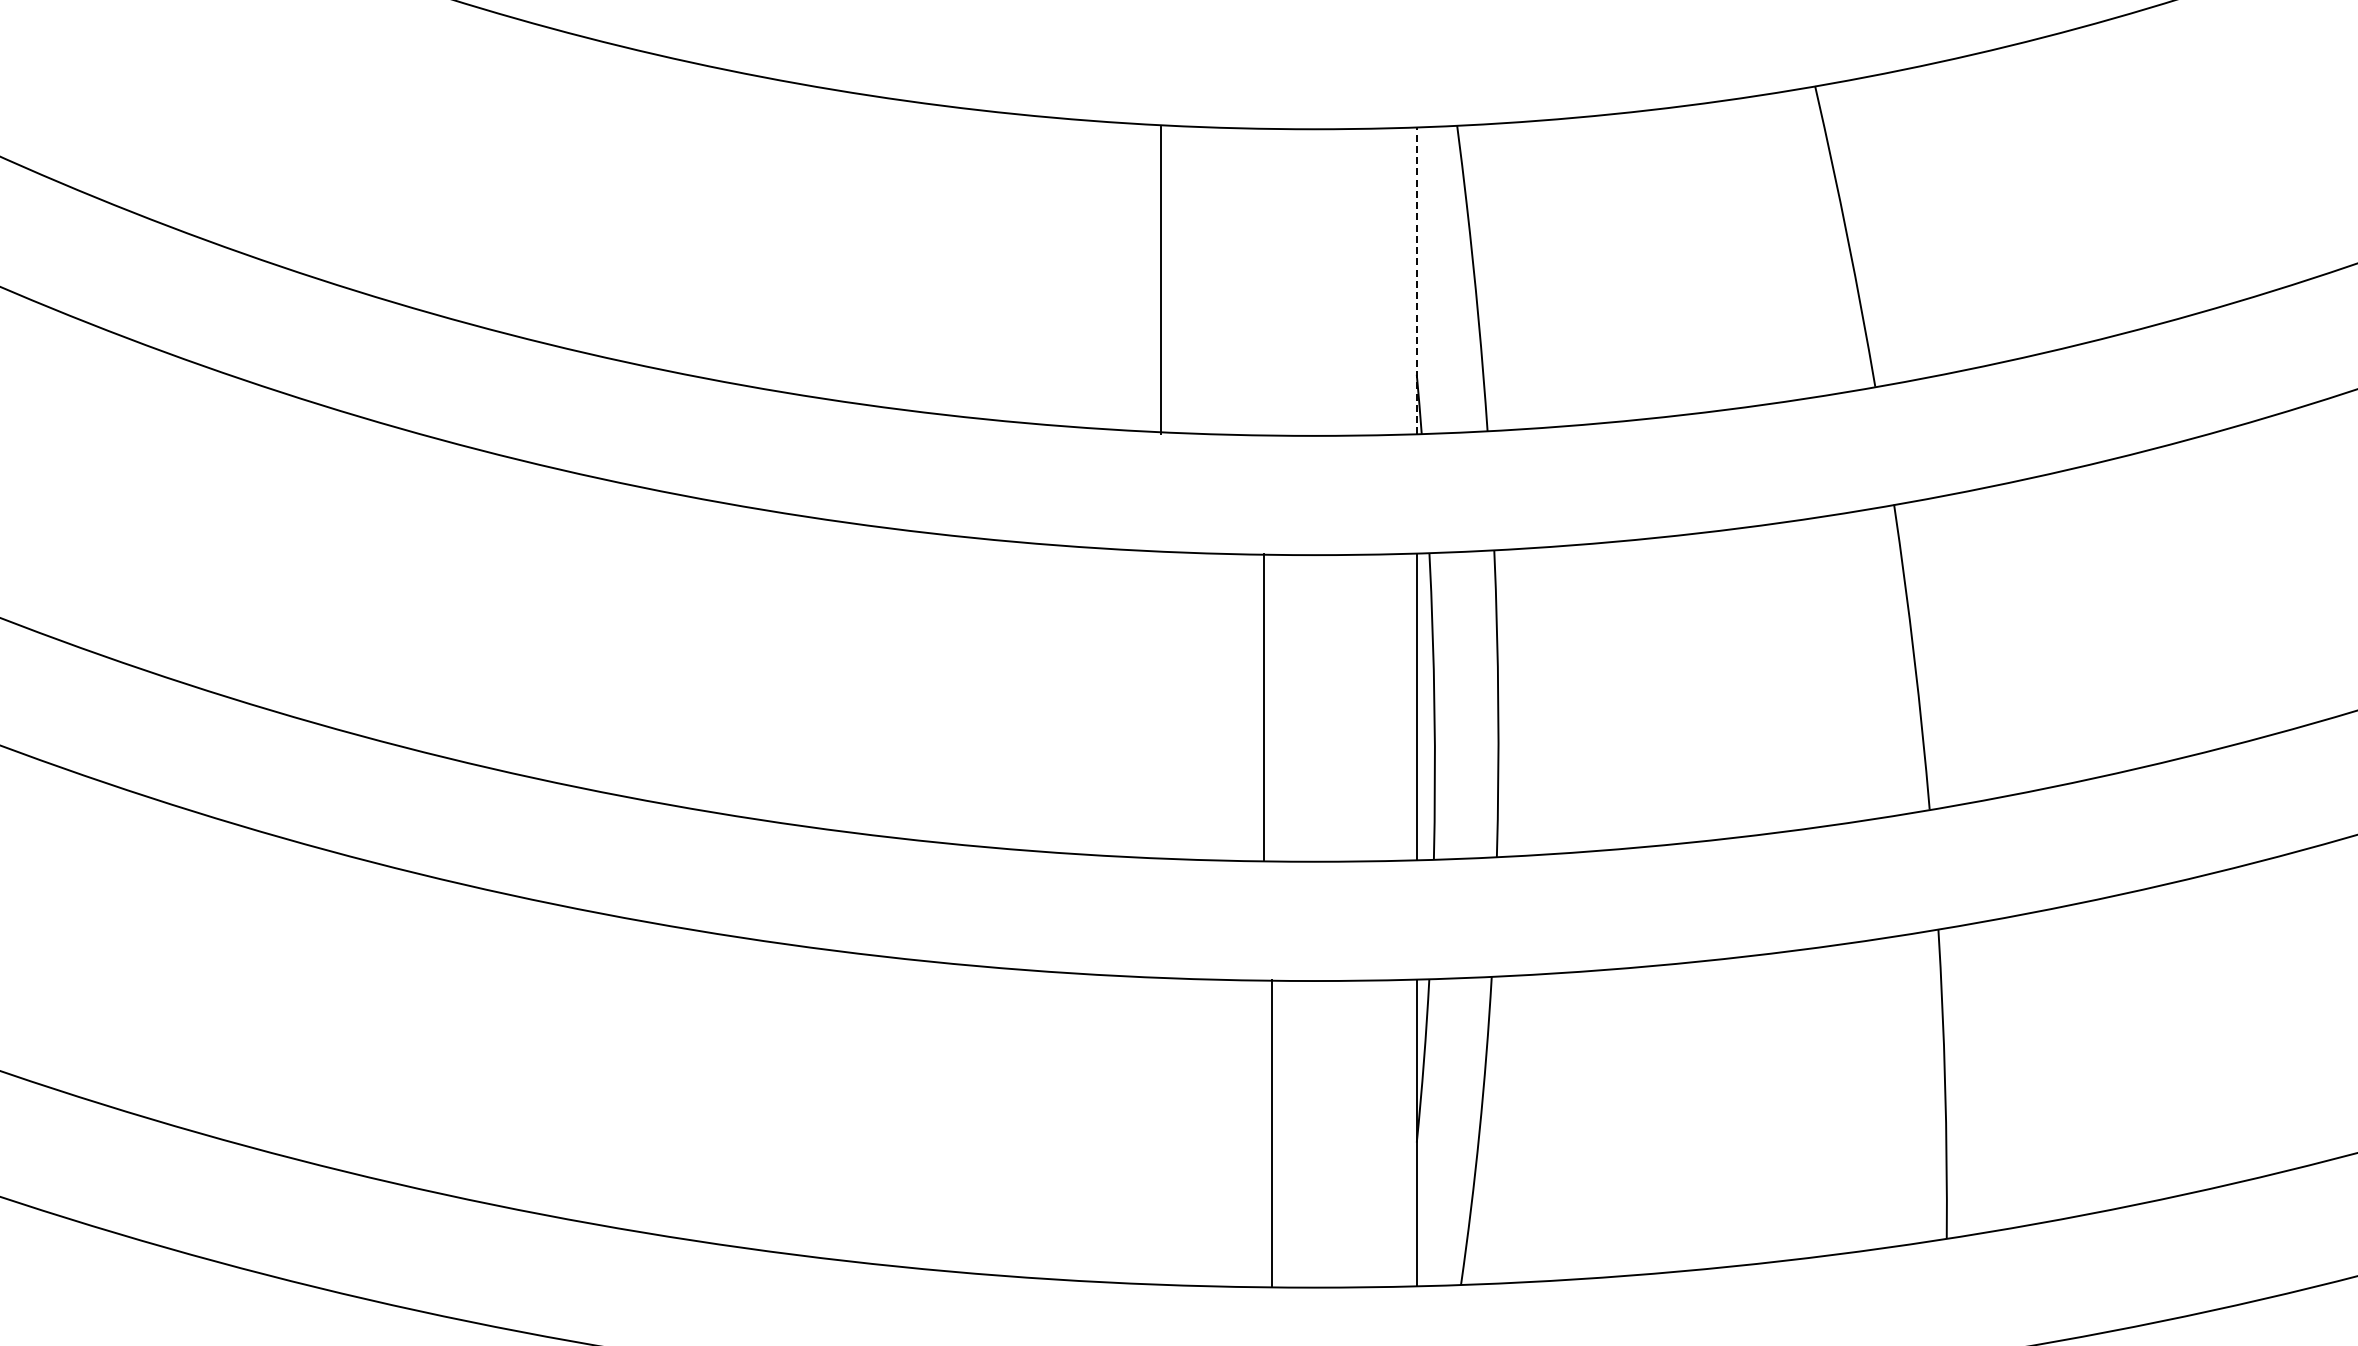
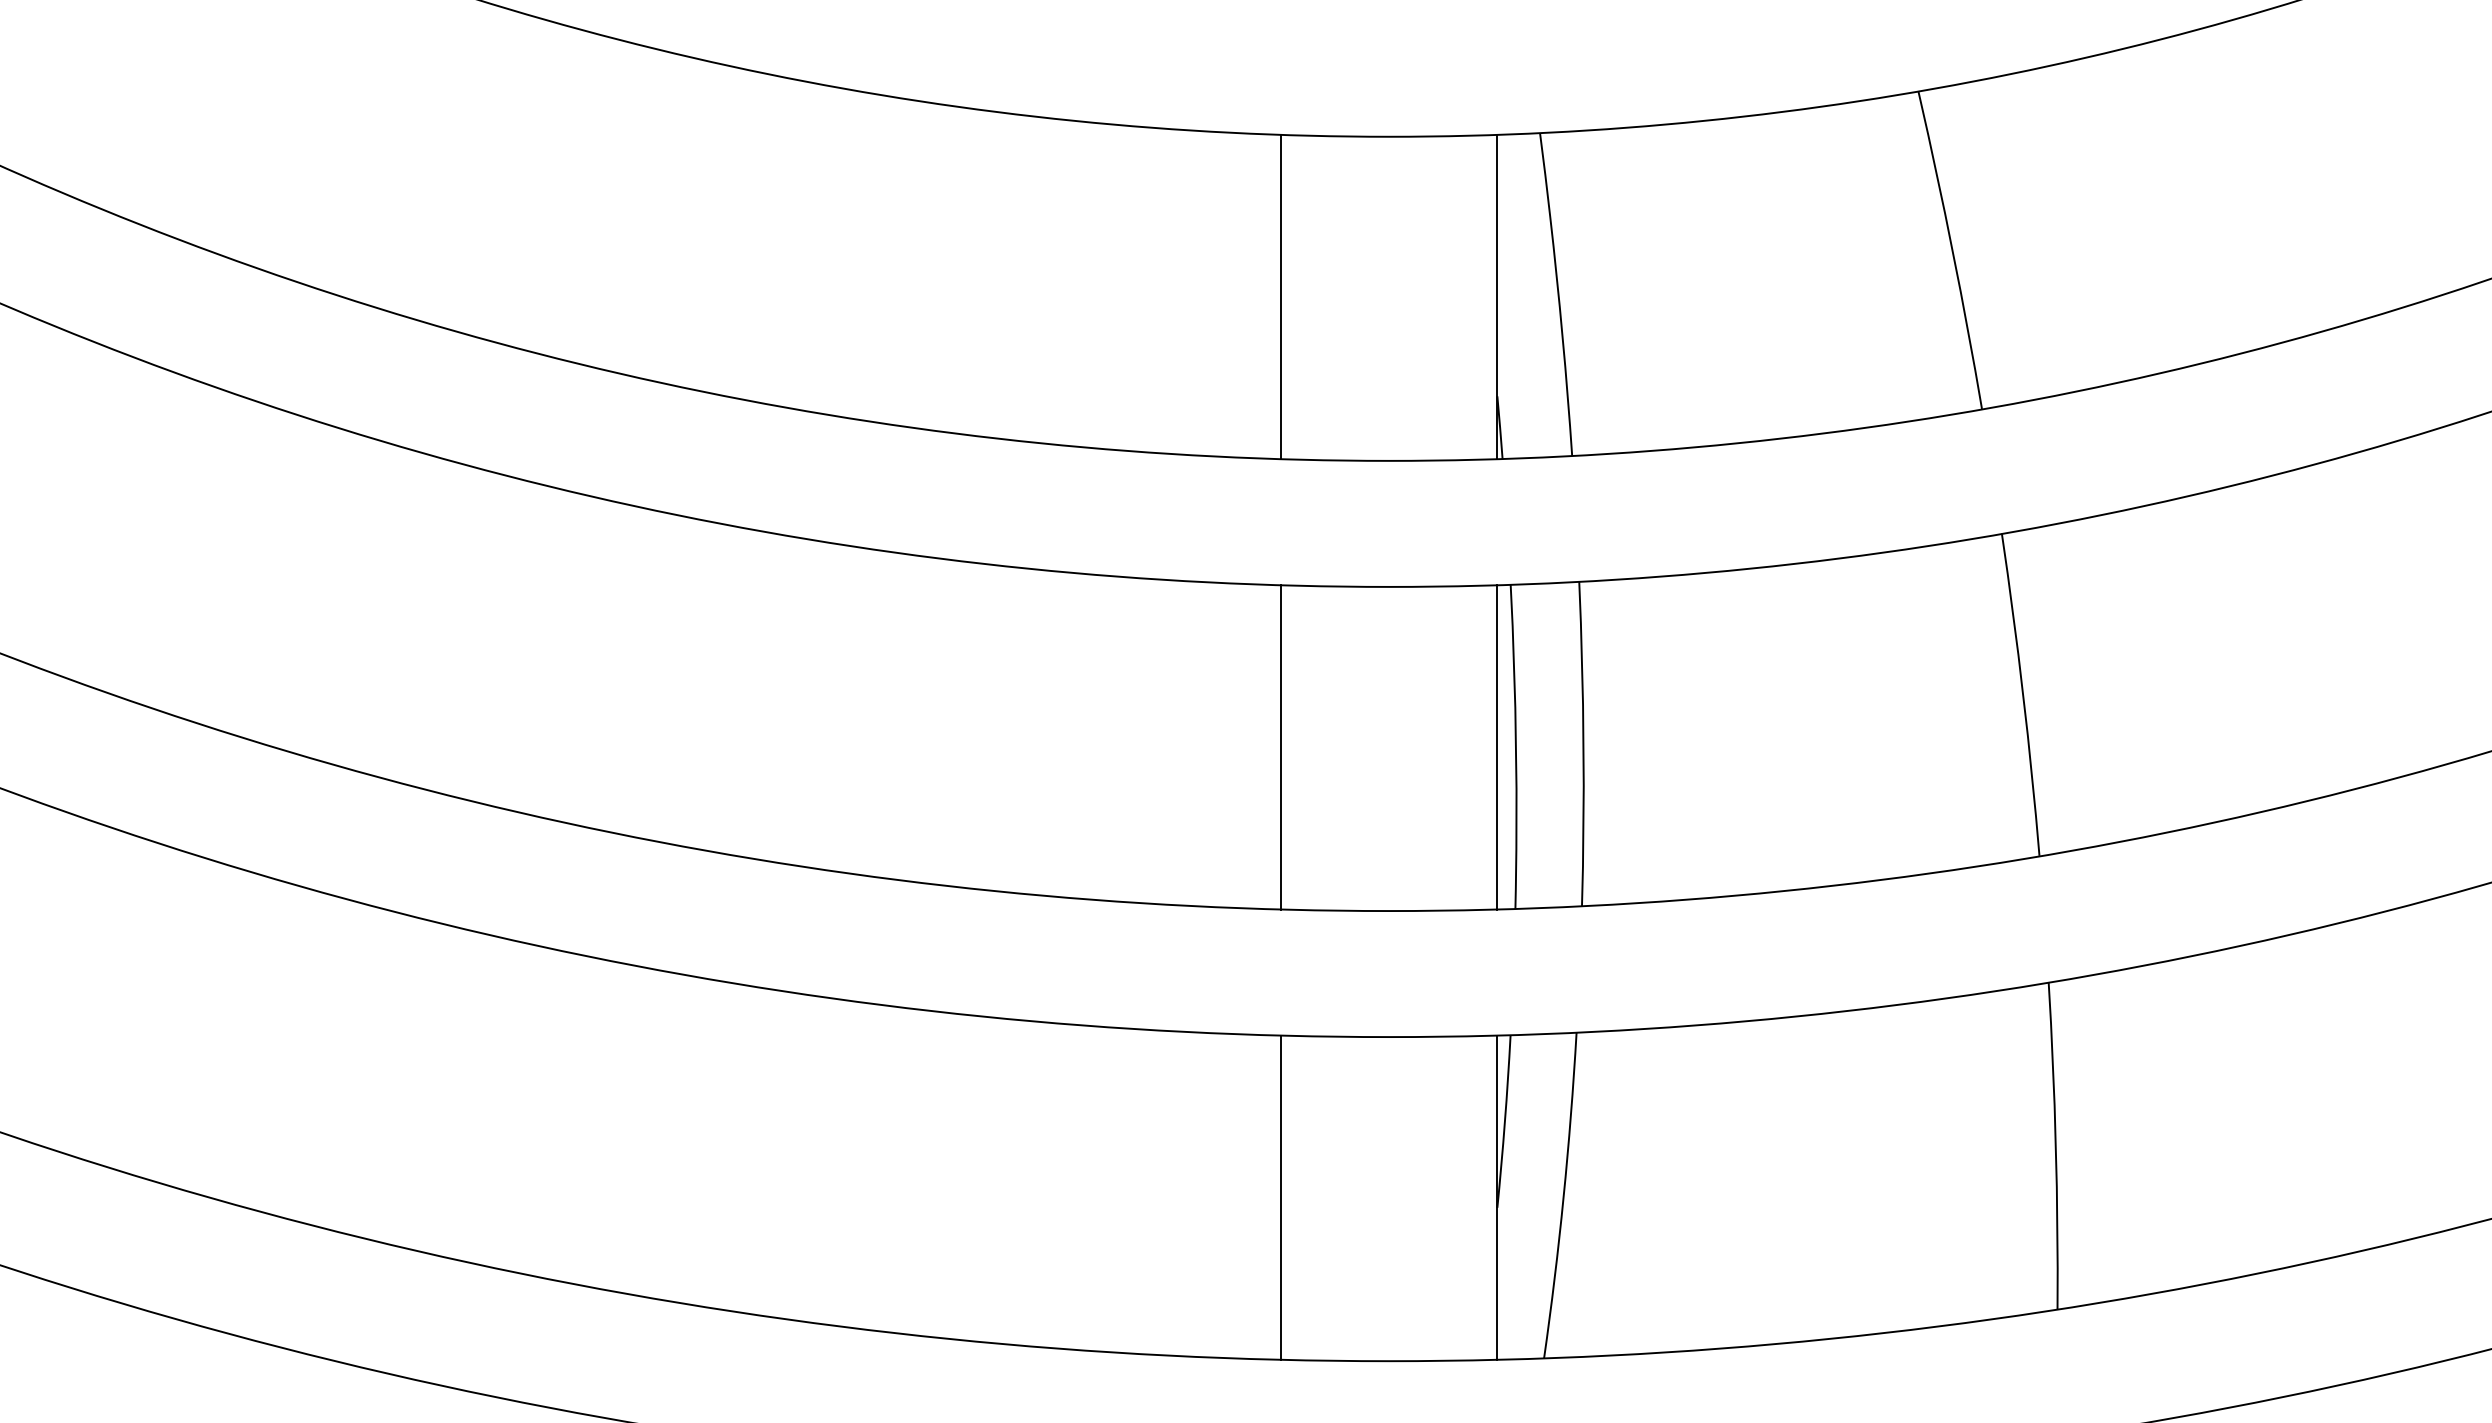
line: (1161, 280) -> (1281, 296), moved
line: (1416, 280) -> (1497, 296), dashed -> solid
line: (1264, 706) -> (1281, 746), moved
line: (1272, 1132) -> (1281, 1197), moved

